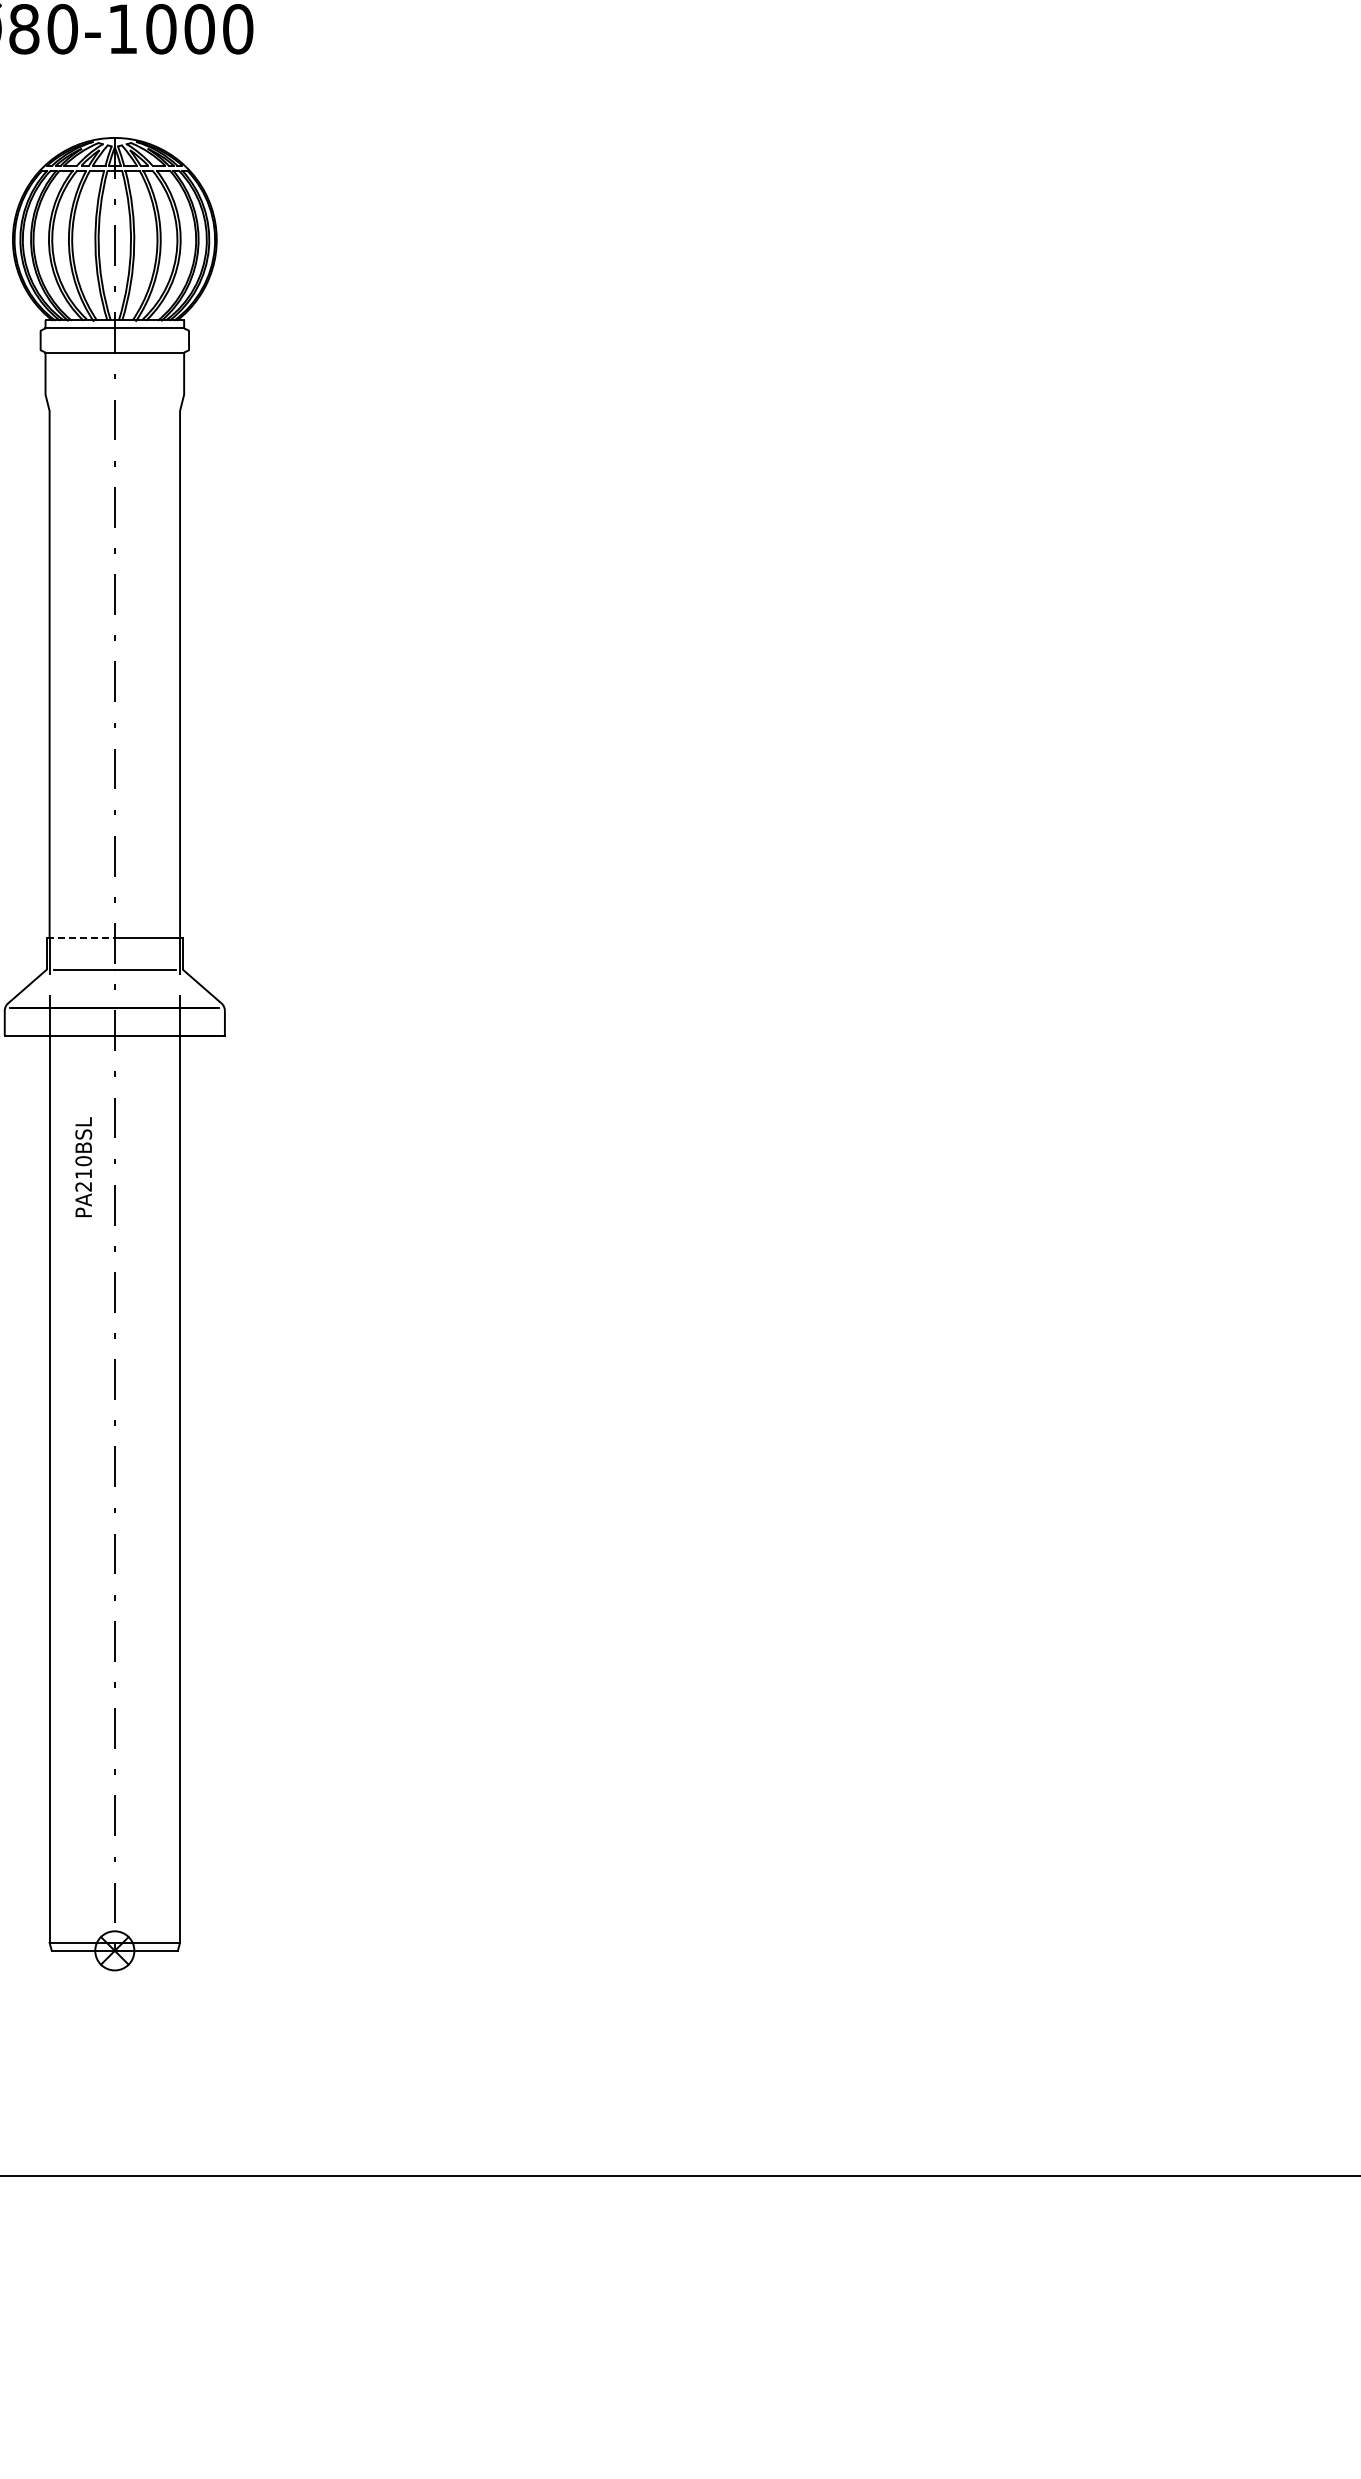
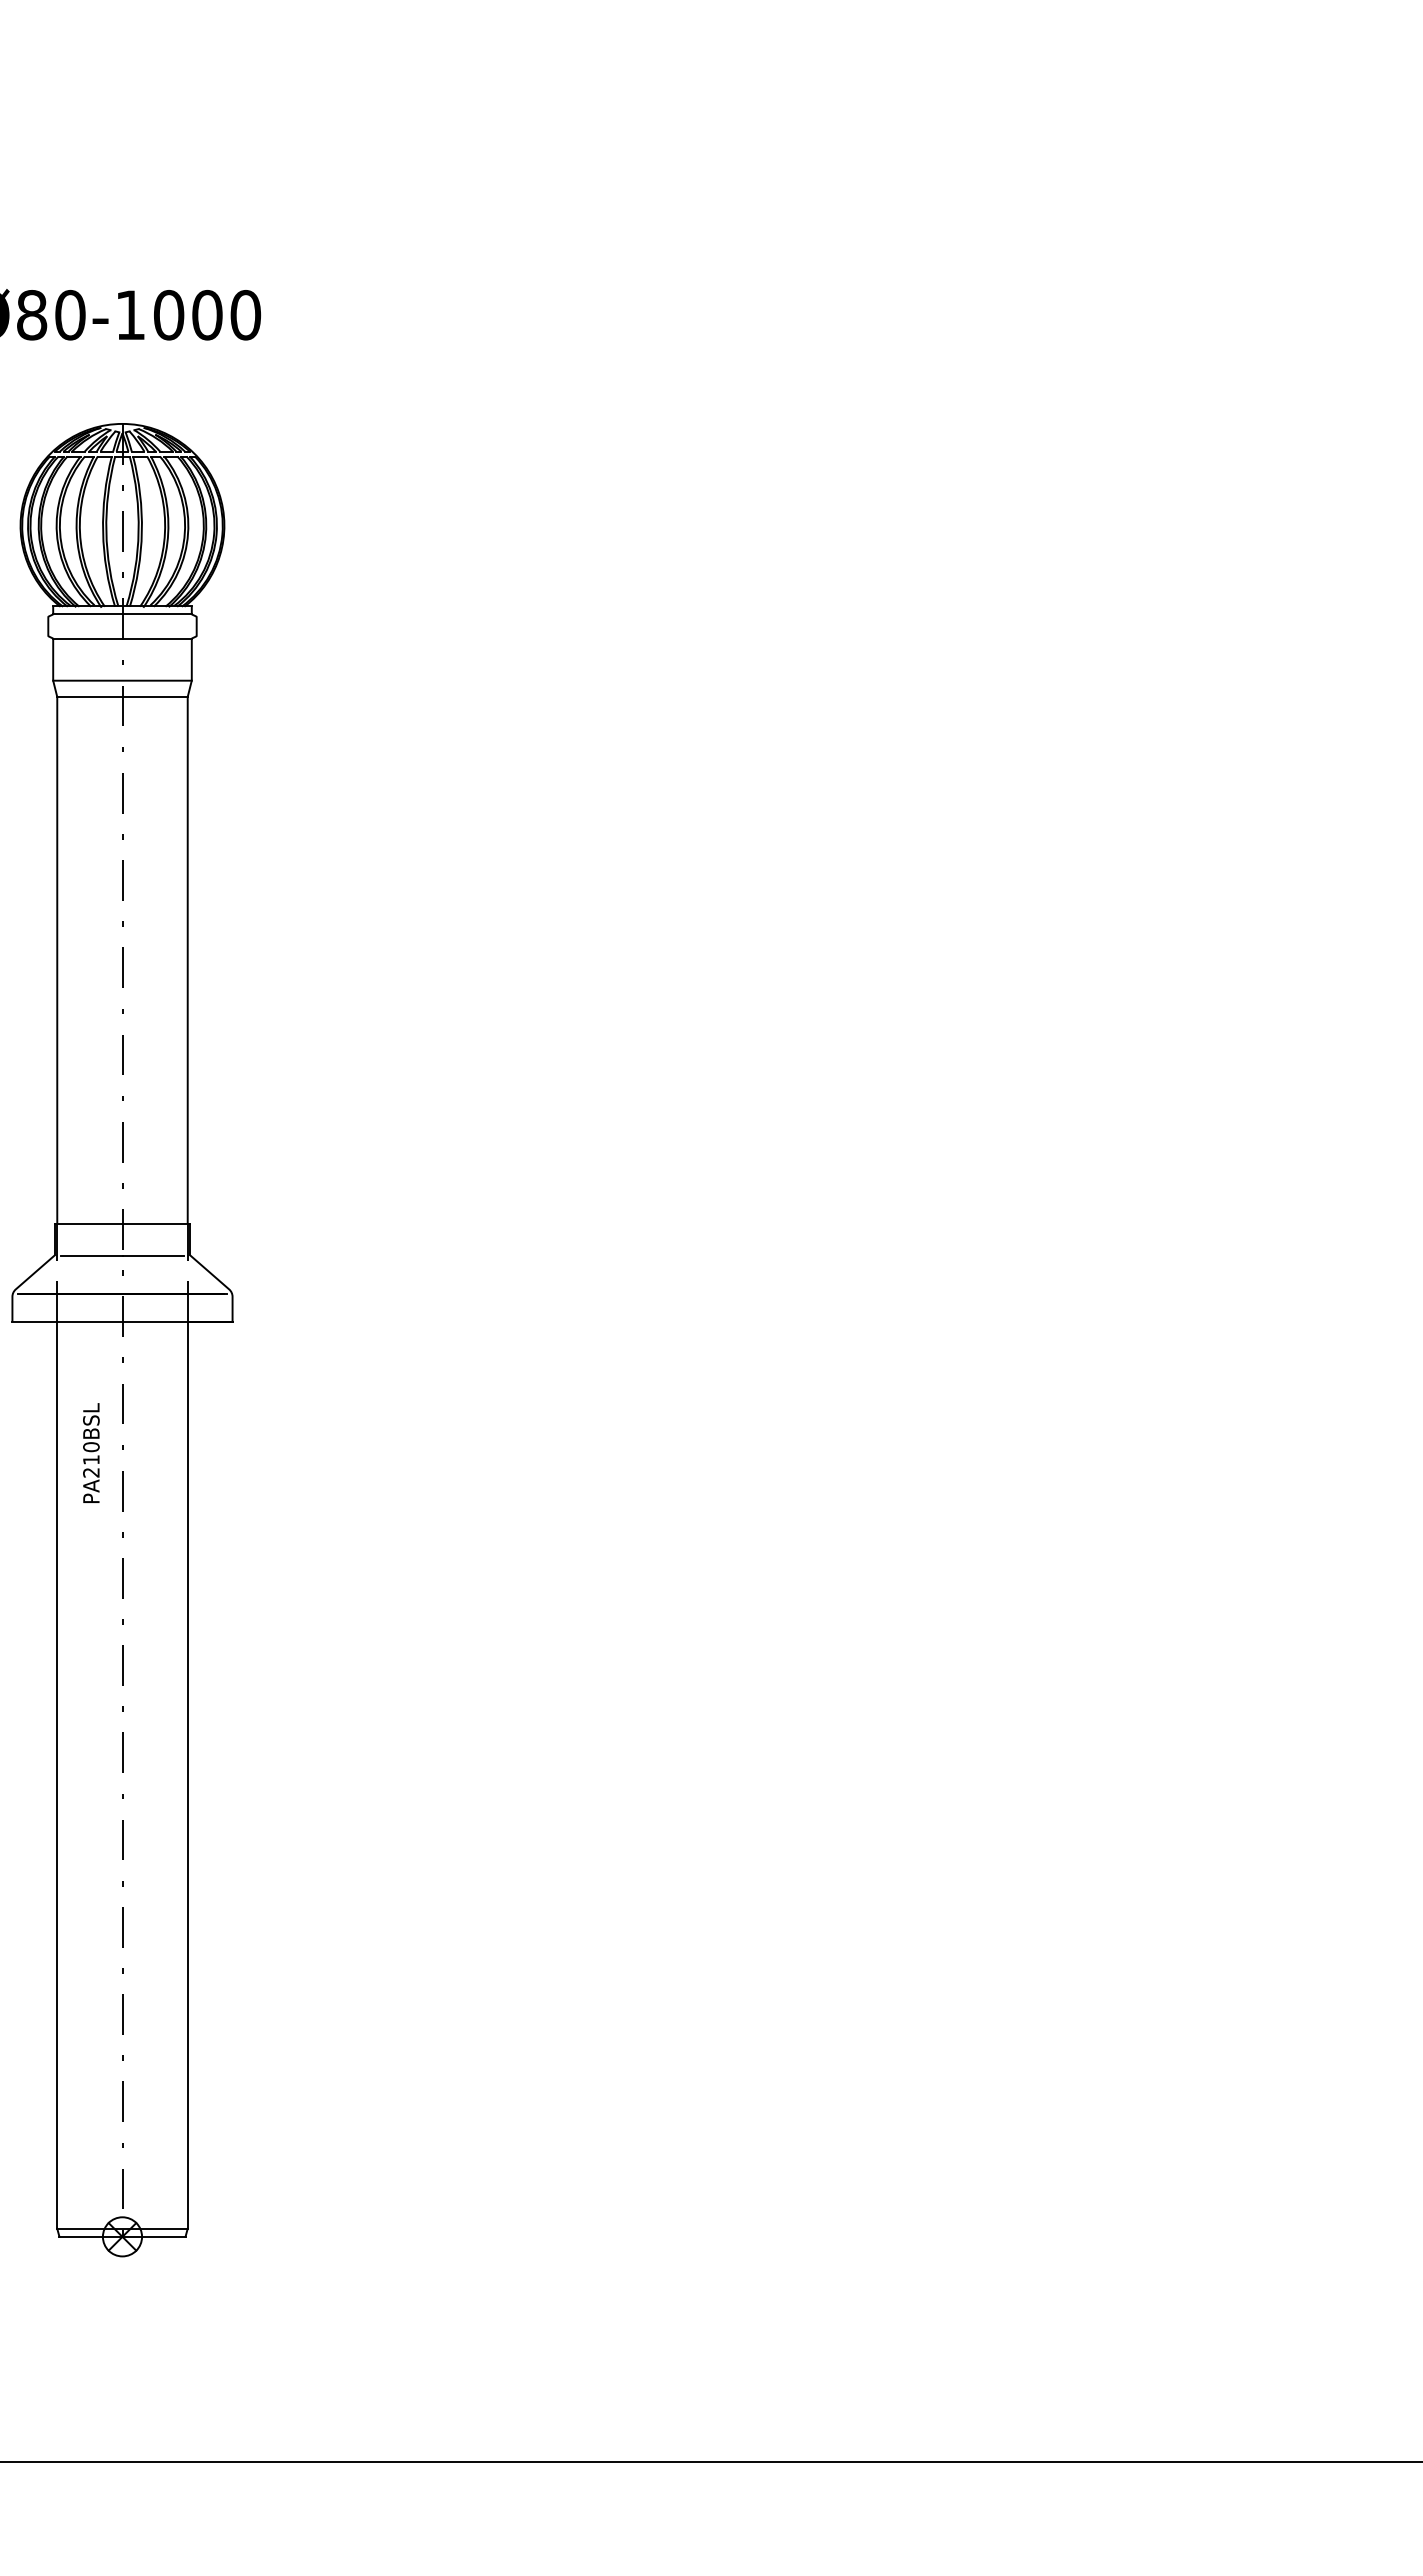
line: (114, 394) -> (122, 680), added
line: (114, 411) -> (122, 697), added
line: (80, 937) -> (88, 1223), dashed -> solid

